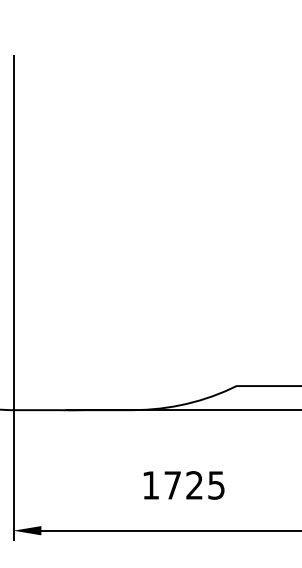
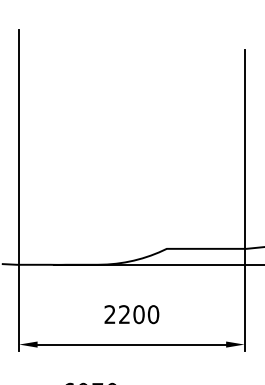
text: (183, 485) -> (131, 314), 1725 -> 2200

